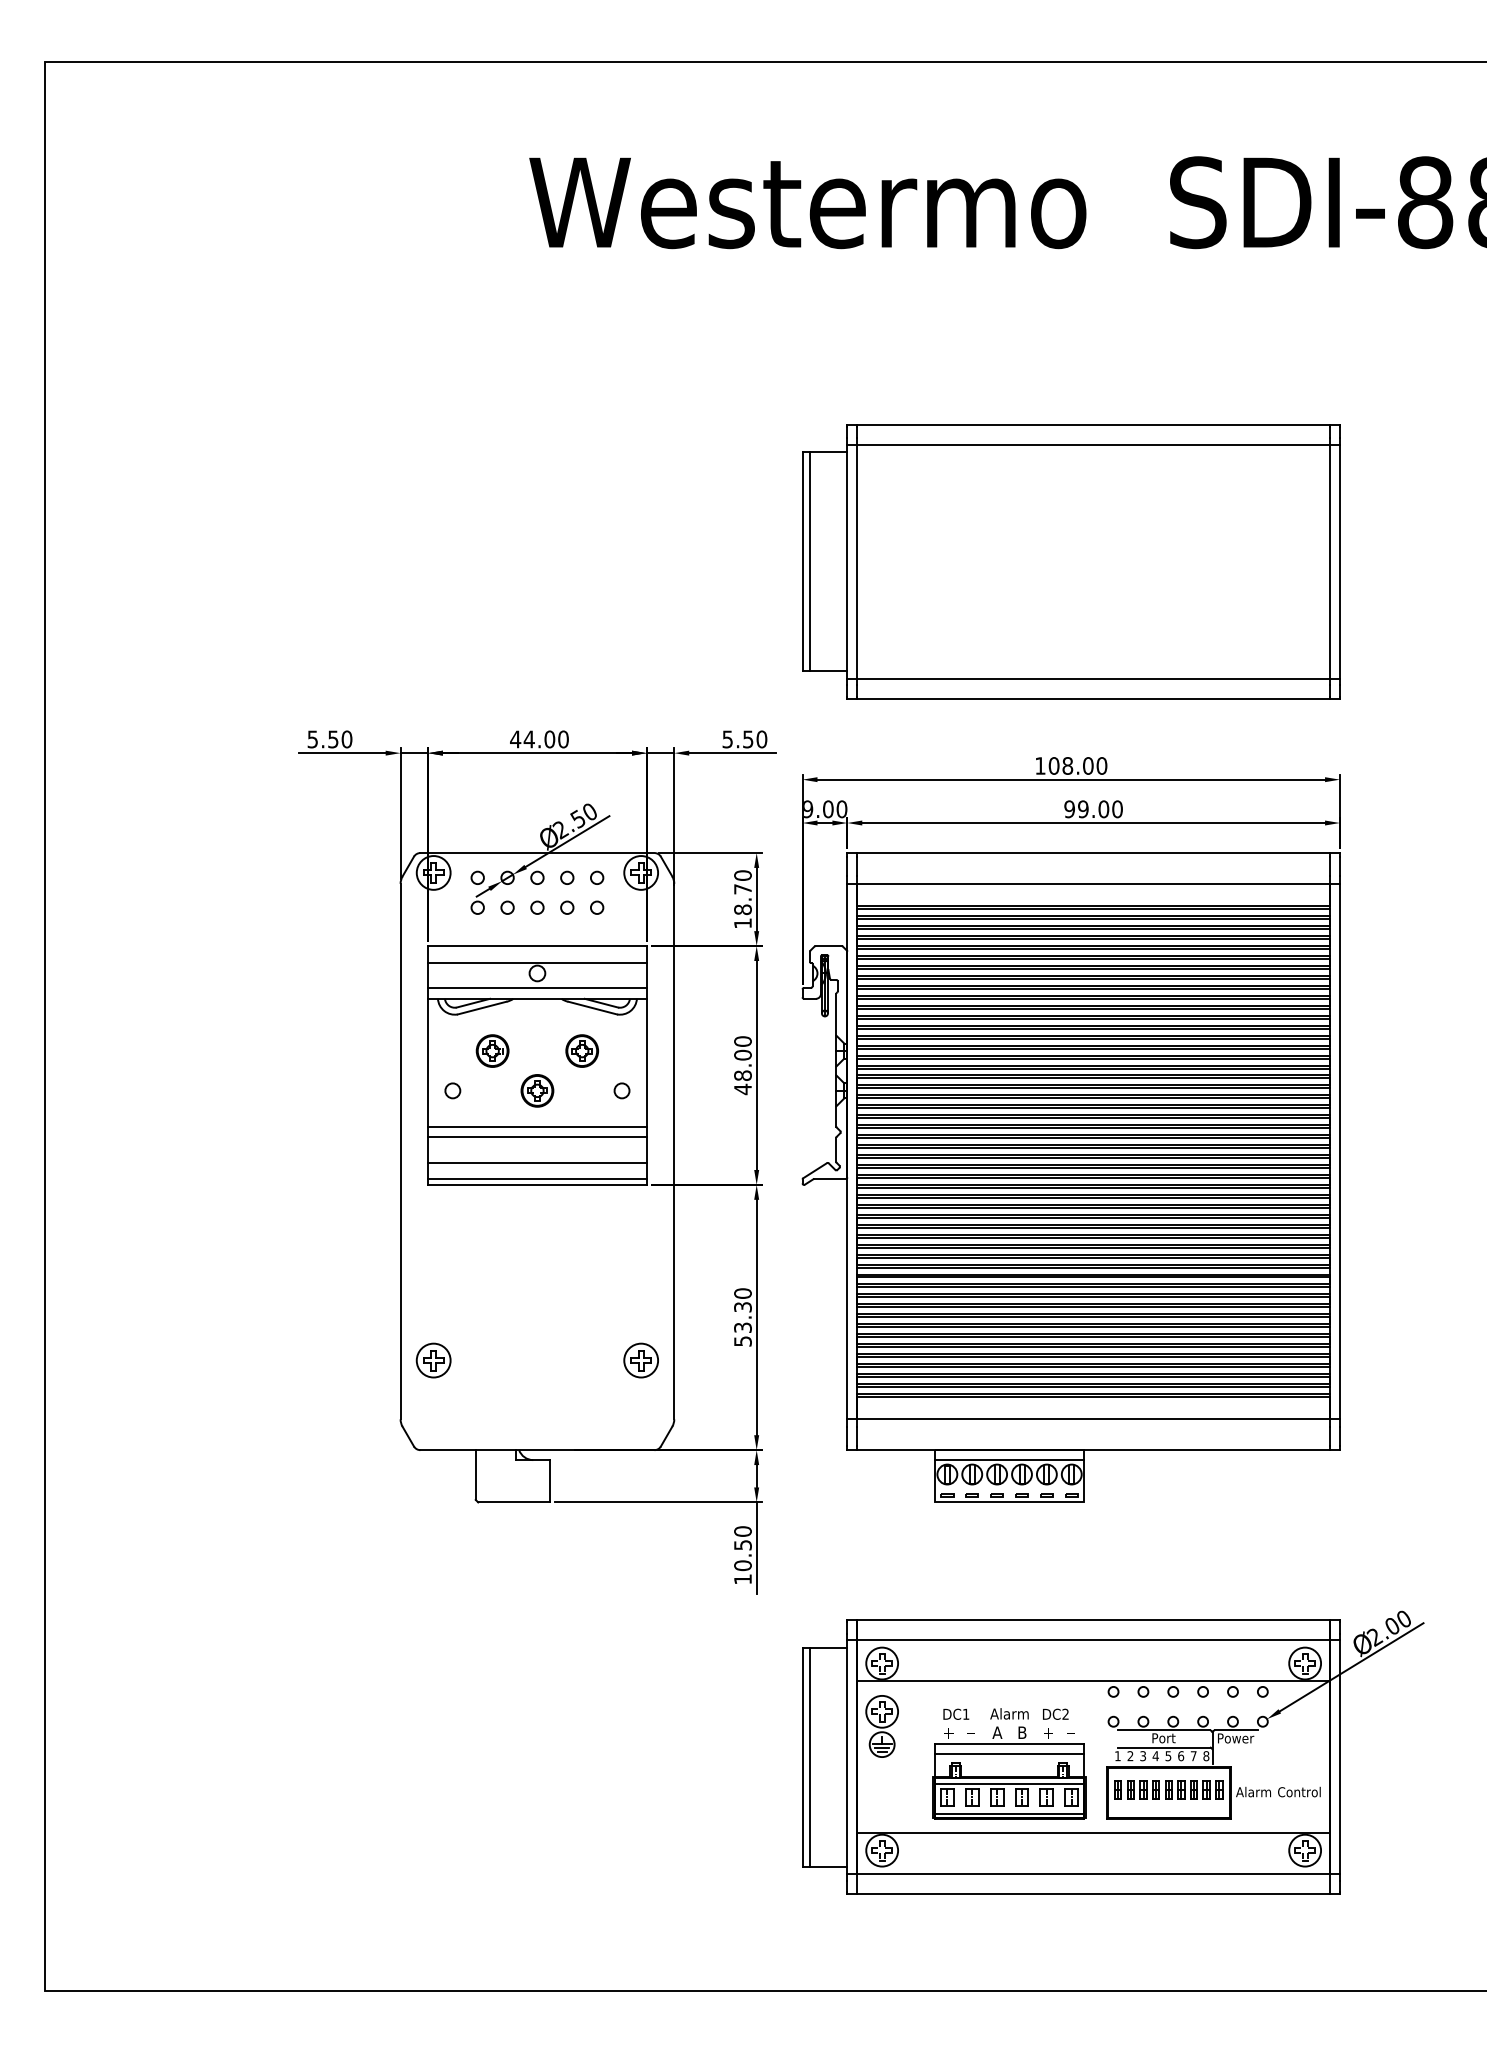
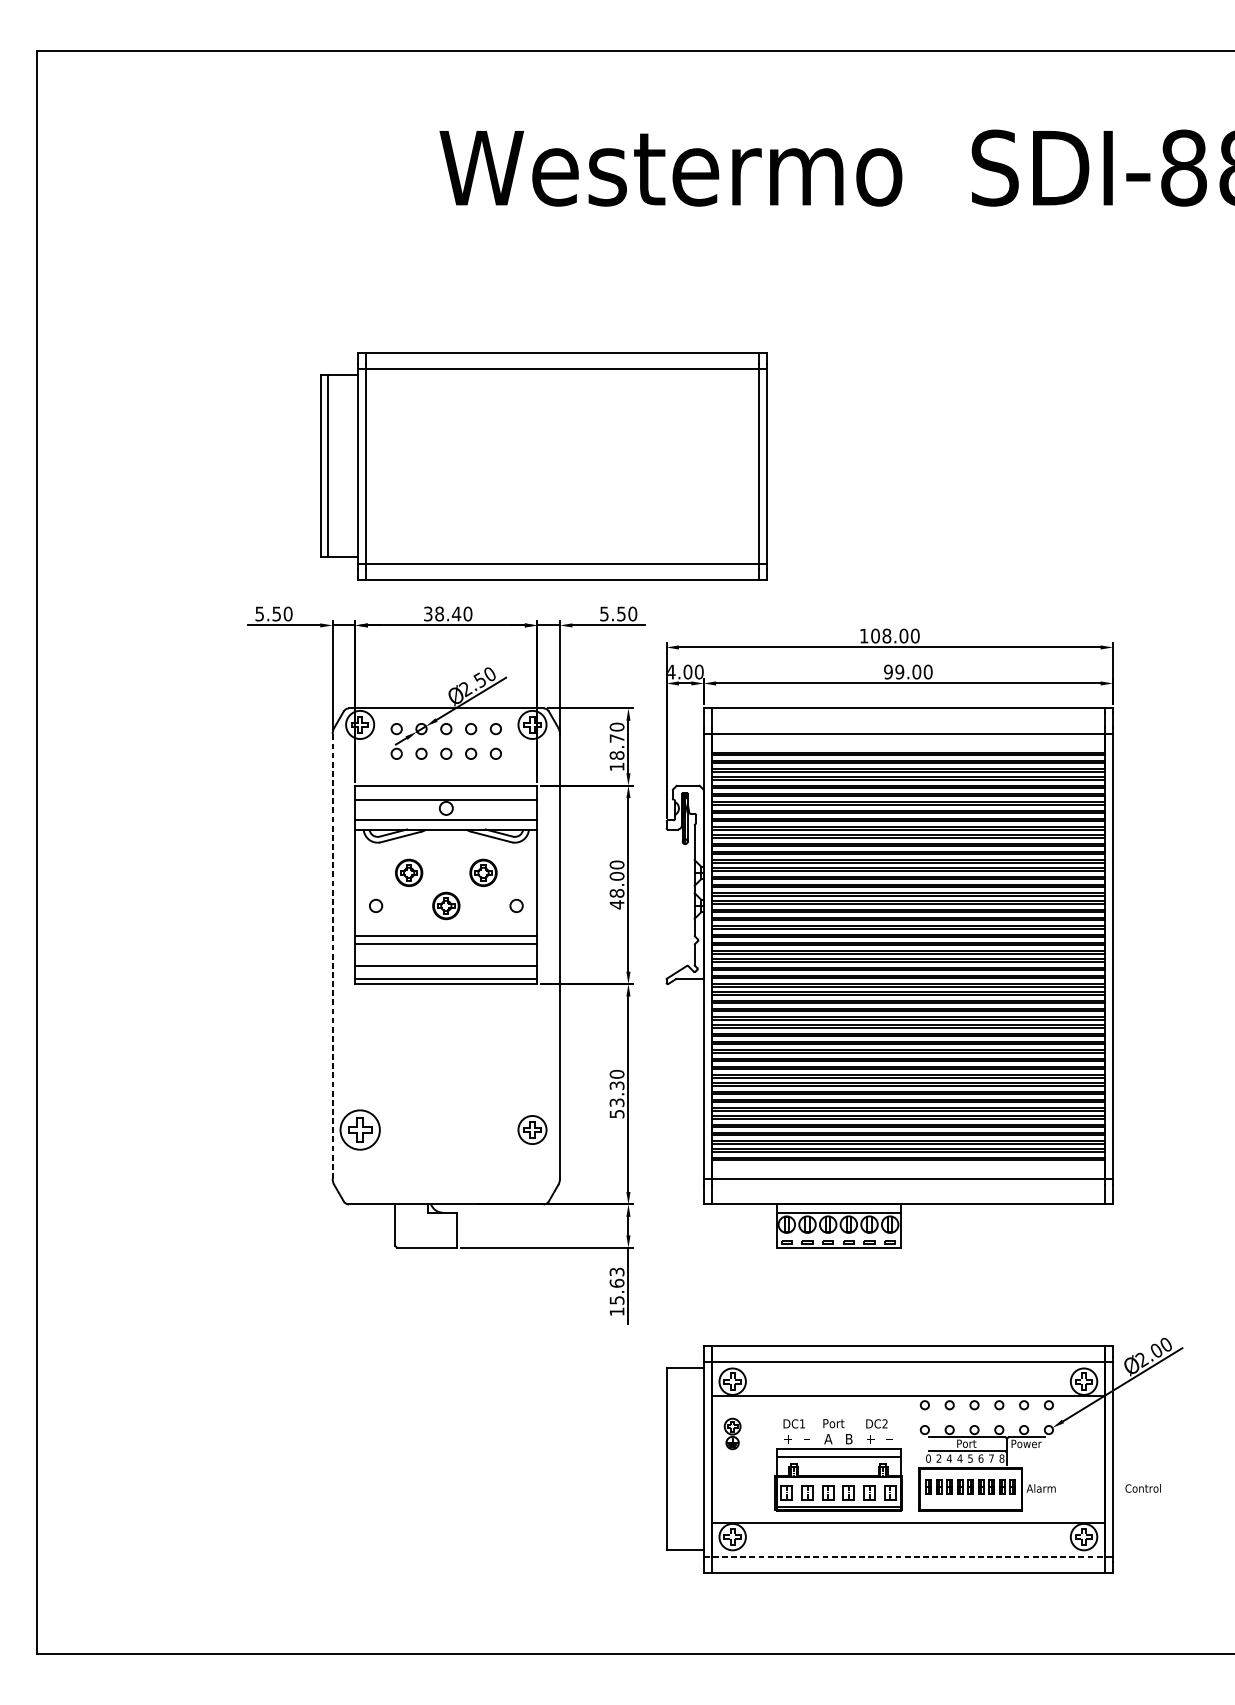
part: (1071, 561) -> (544, 466), moved
text: (532, 739) -> (442, 614), 44.00 -> 38.40
text: (808, 809) -> (671, 672), 9.00 -> 4.00
line: (400, 1151) -> (332, 956), solid -> dashed
part: (433, 1360) -> (359, 1129), size x1.4
text: (742, 1548) -> (616, 1286), 10.50 -> 15.63
text: (1009, 1713) -> (838, 1423), Alarm -> Port
part: (881, 1726) -> (732, 1433), size x0.6
line: (810, 1756) -> (673, 1458), removed
text: (1117, 1756) -> (928, 1458), 1 -> 0
text: (1143, 1756) -> (949, 1458), 3 -> 4
line: (1009, 1783) -> (838, 1481), removed
text: (1299, 1791) -> (1143, 1487), moved
line: (1094, 1874) -> (909, 1556), solid -> dashed

